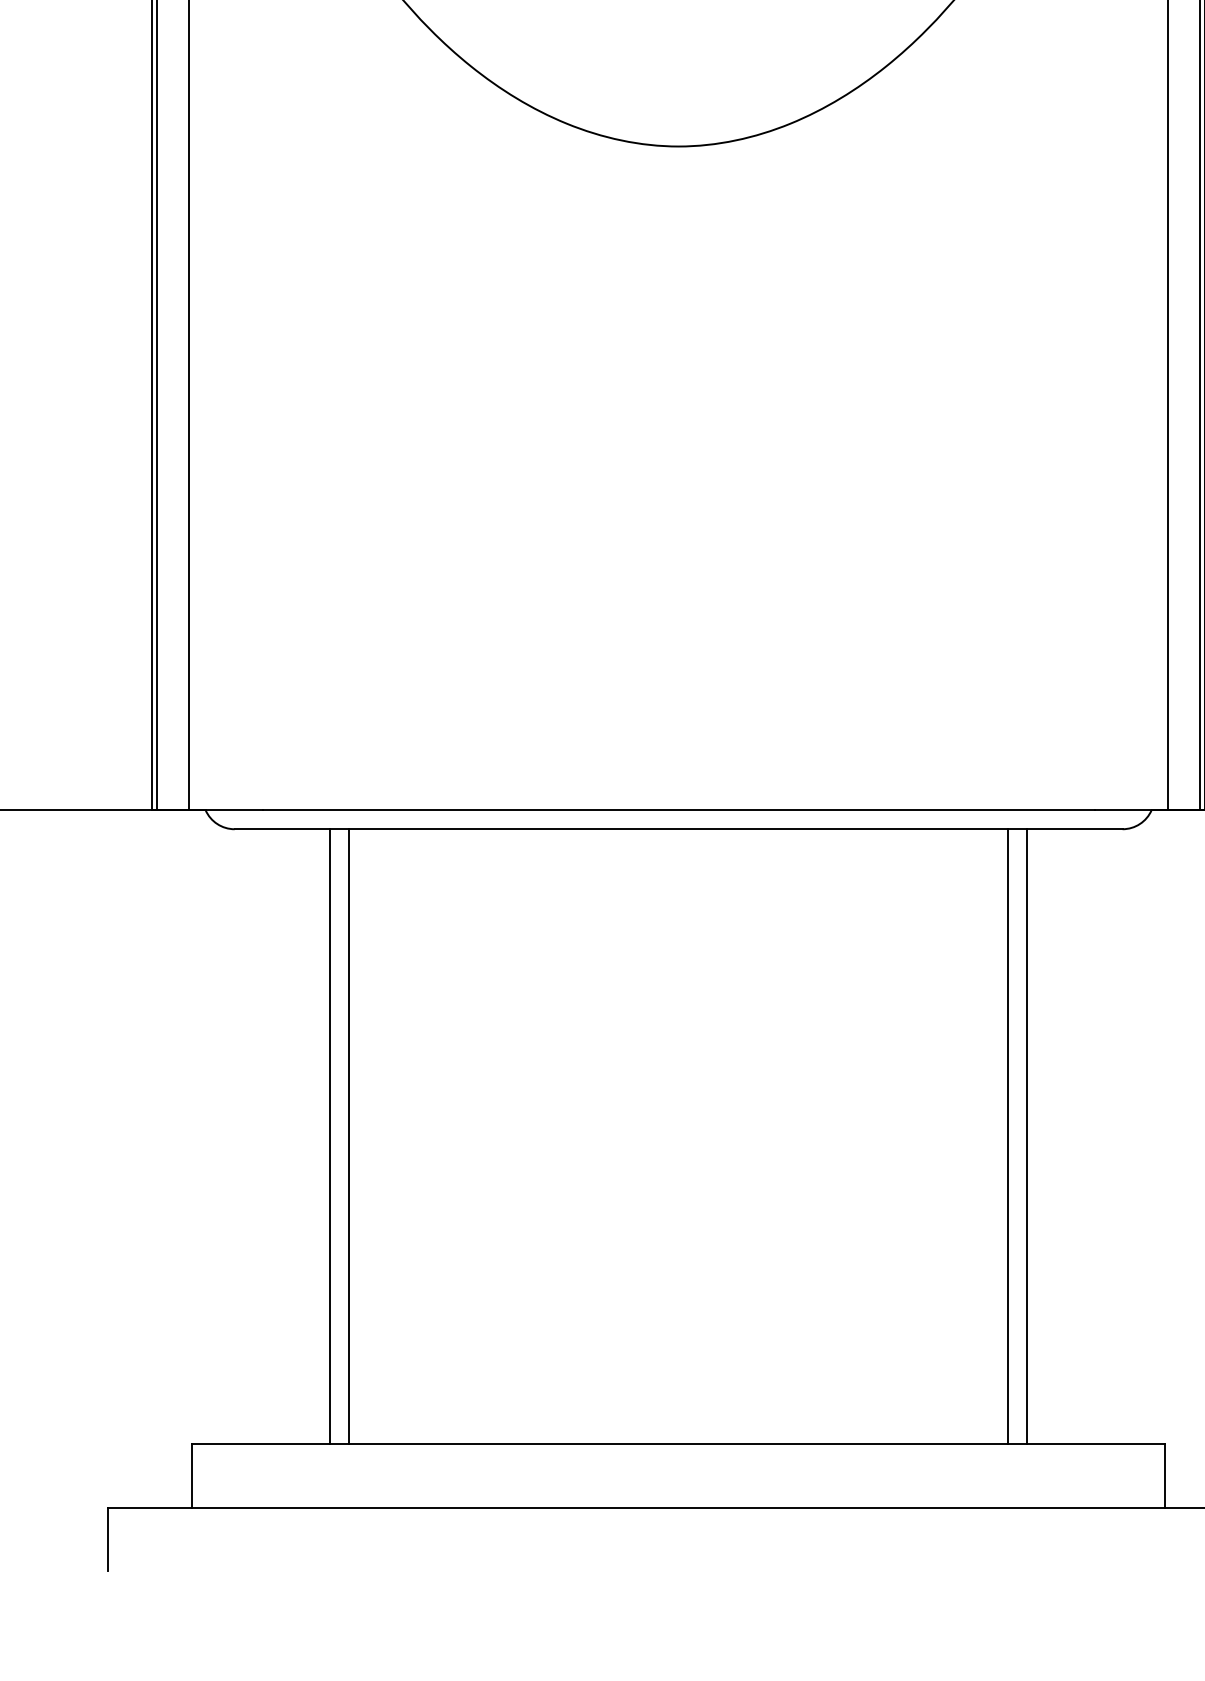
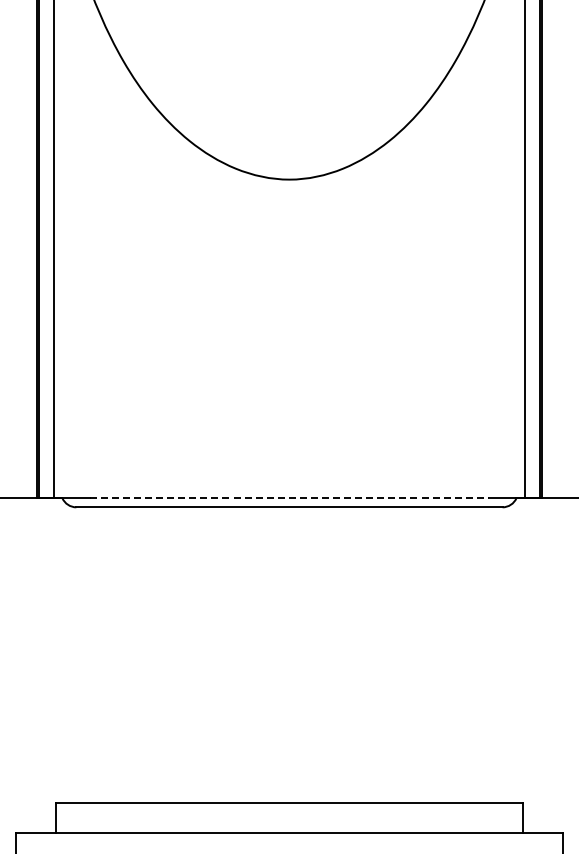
line: (678, 810) -> (289, 498), solid -> dashed
line: (330, 1135) -> (122, 654), removed
line: (349, 1135) -> (131, 654), removed
line: (1007, 1135) -> (447, 654), removed
line: (1026, 1135) -> (456, 654), removed

